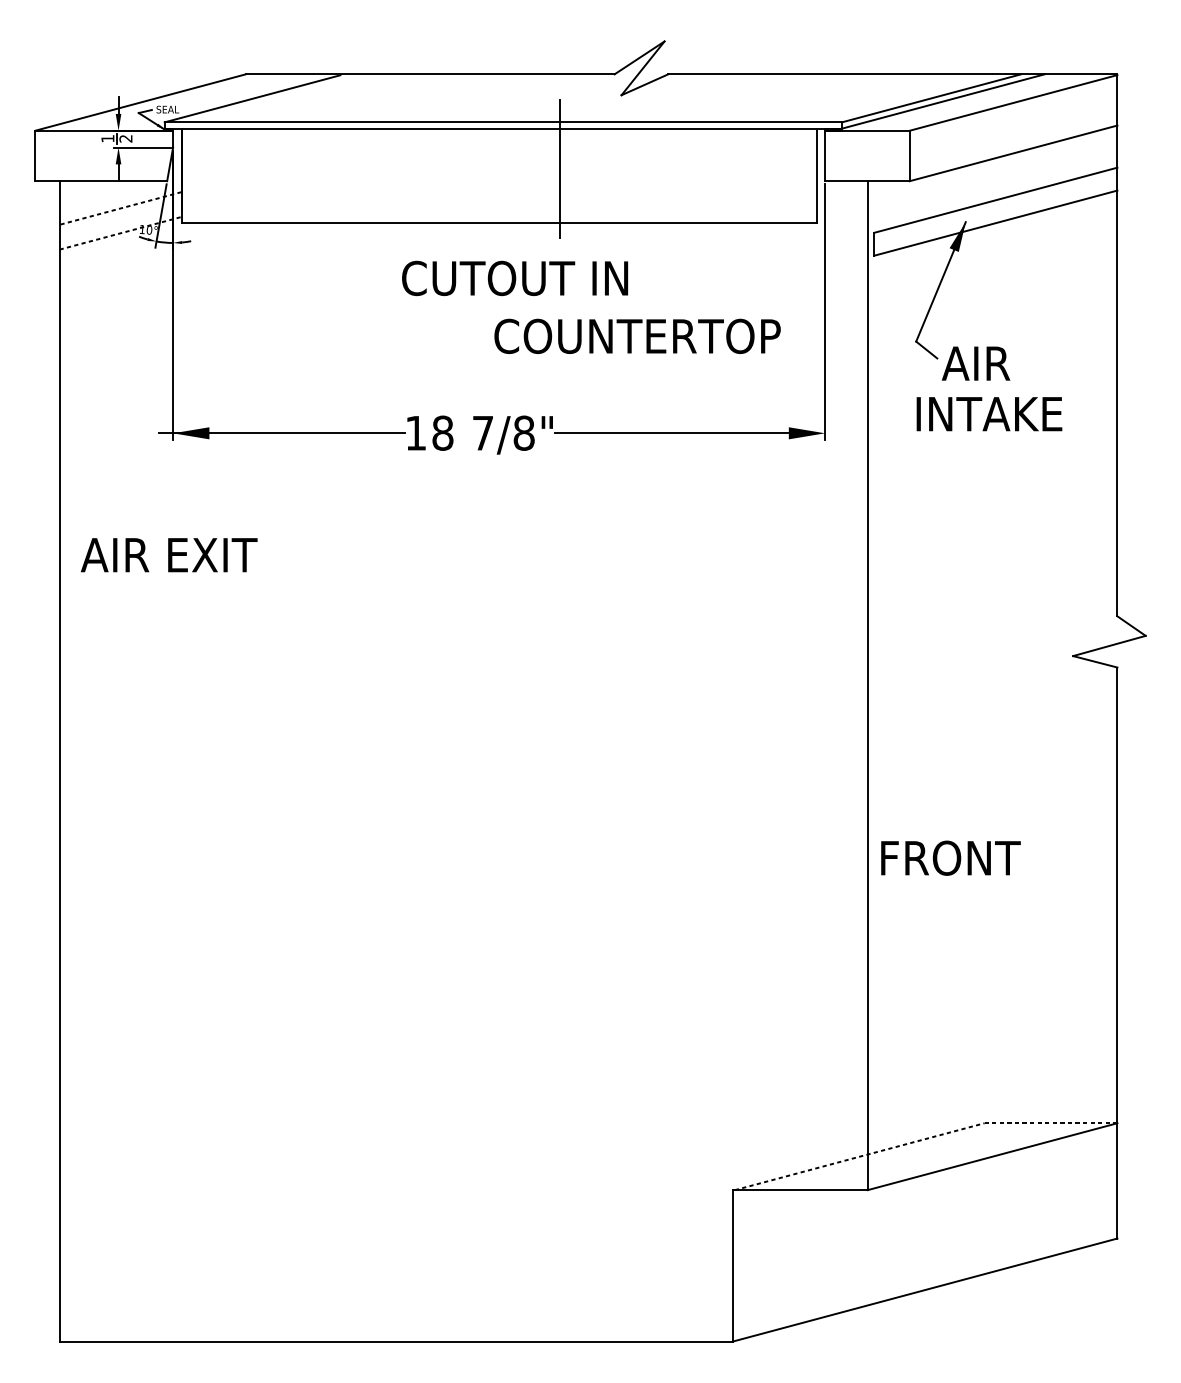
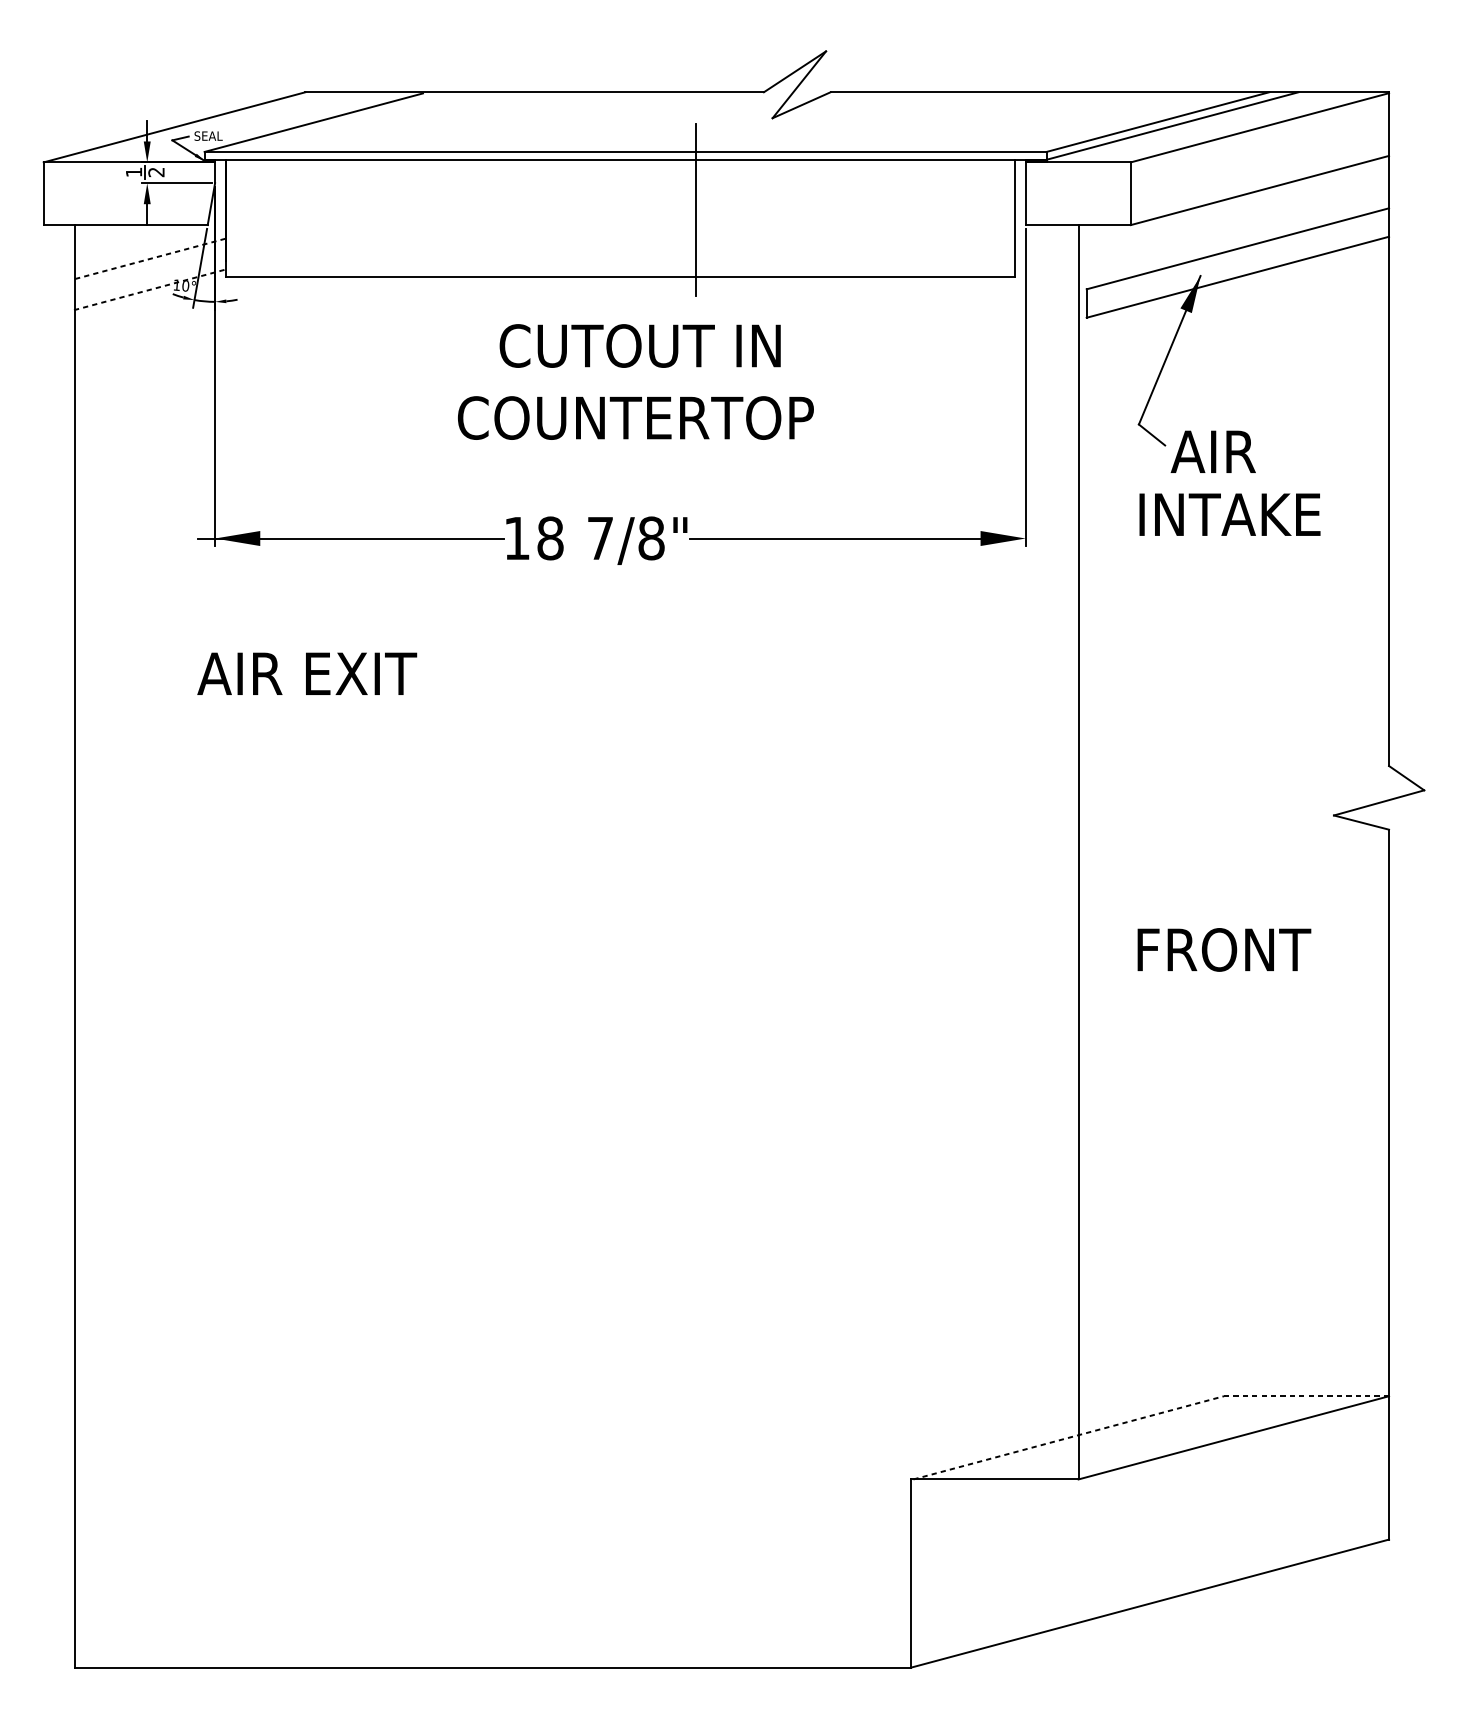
text: (637, 335) -> (635, 416), moved
text: (169, 555) -> (307, 674), moved
text: (950, 857) -> (1223, 949), moved

